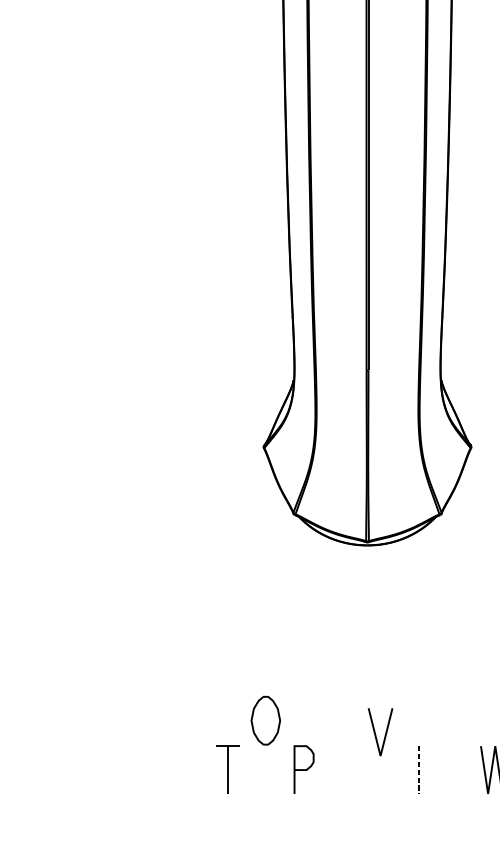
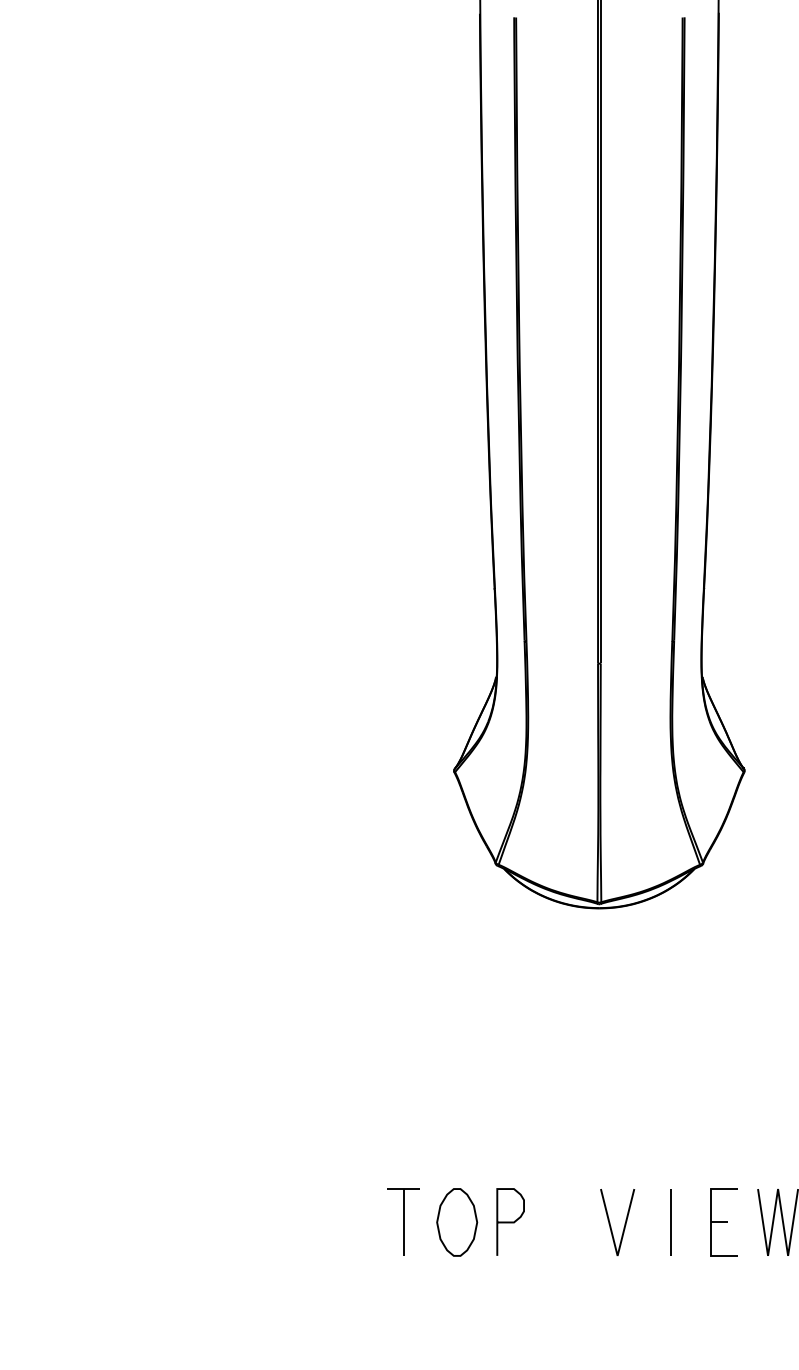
part: (266, 720) -> (457, 1222), moved
line: (375, 732) -> (610, 1222), moved
line: (419, 770) -> (671, 1222), dashed -> solid
part: (456, 770) -> (723, 1222), added

